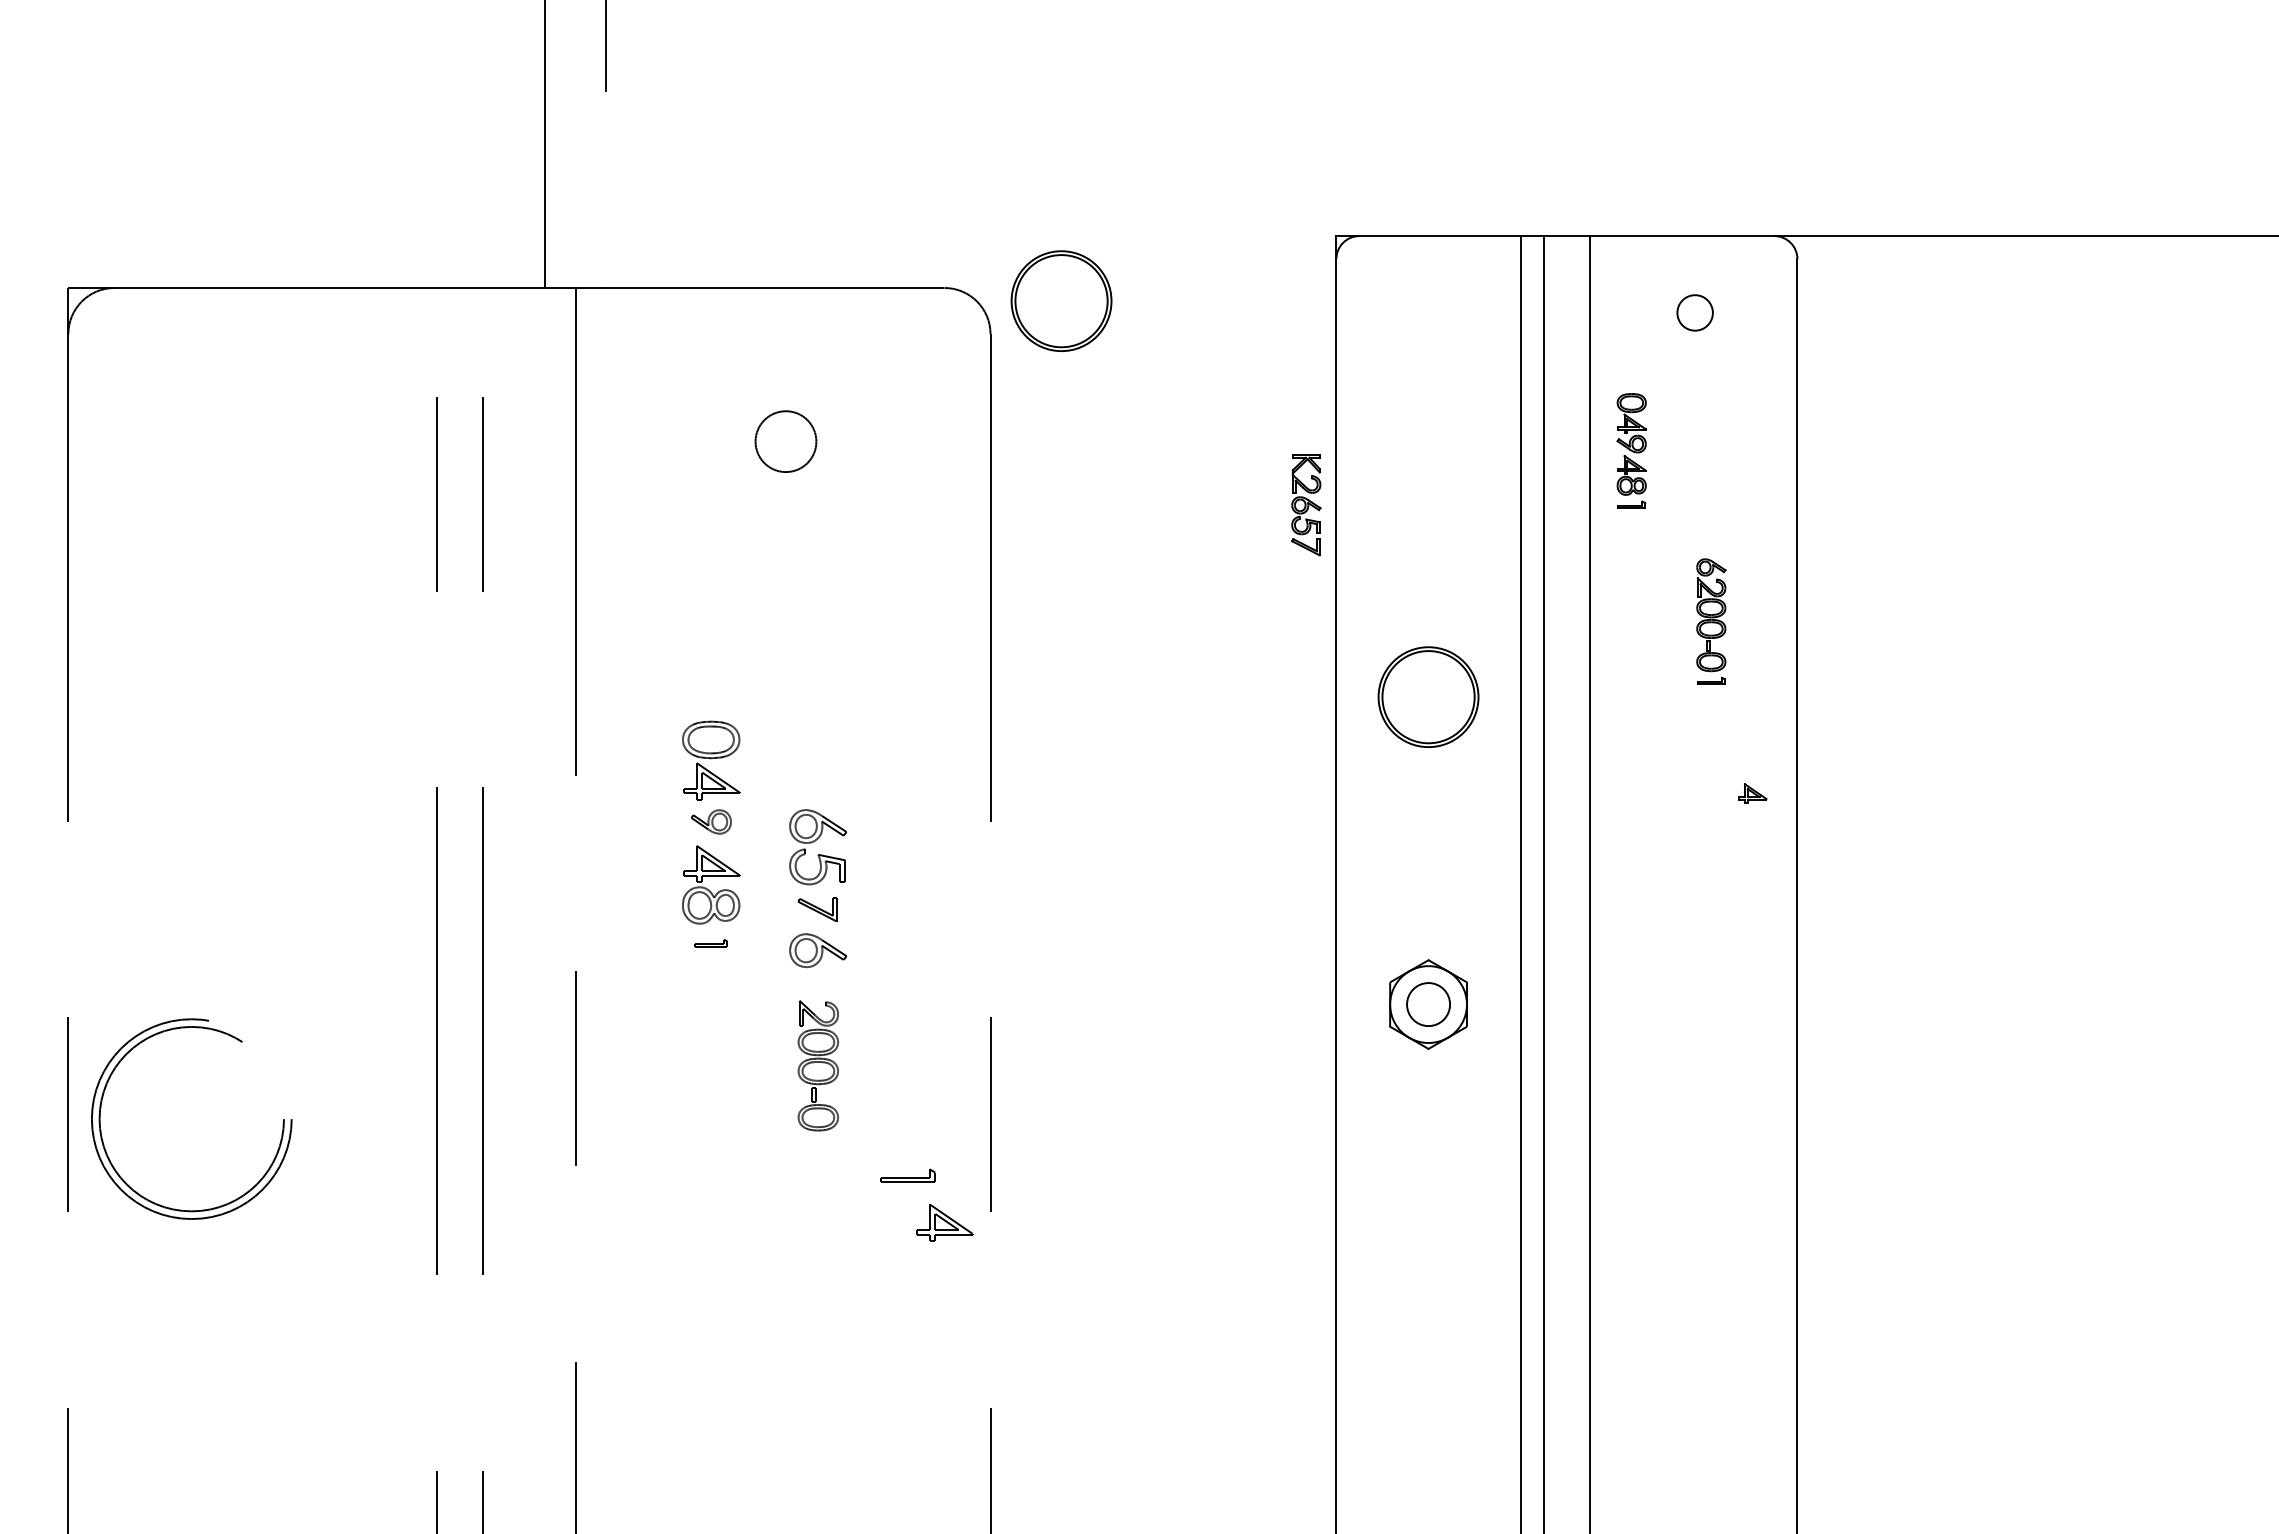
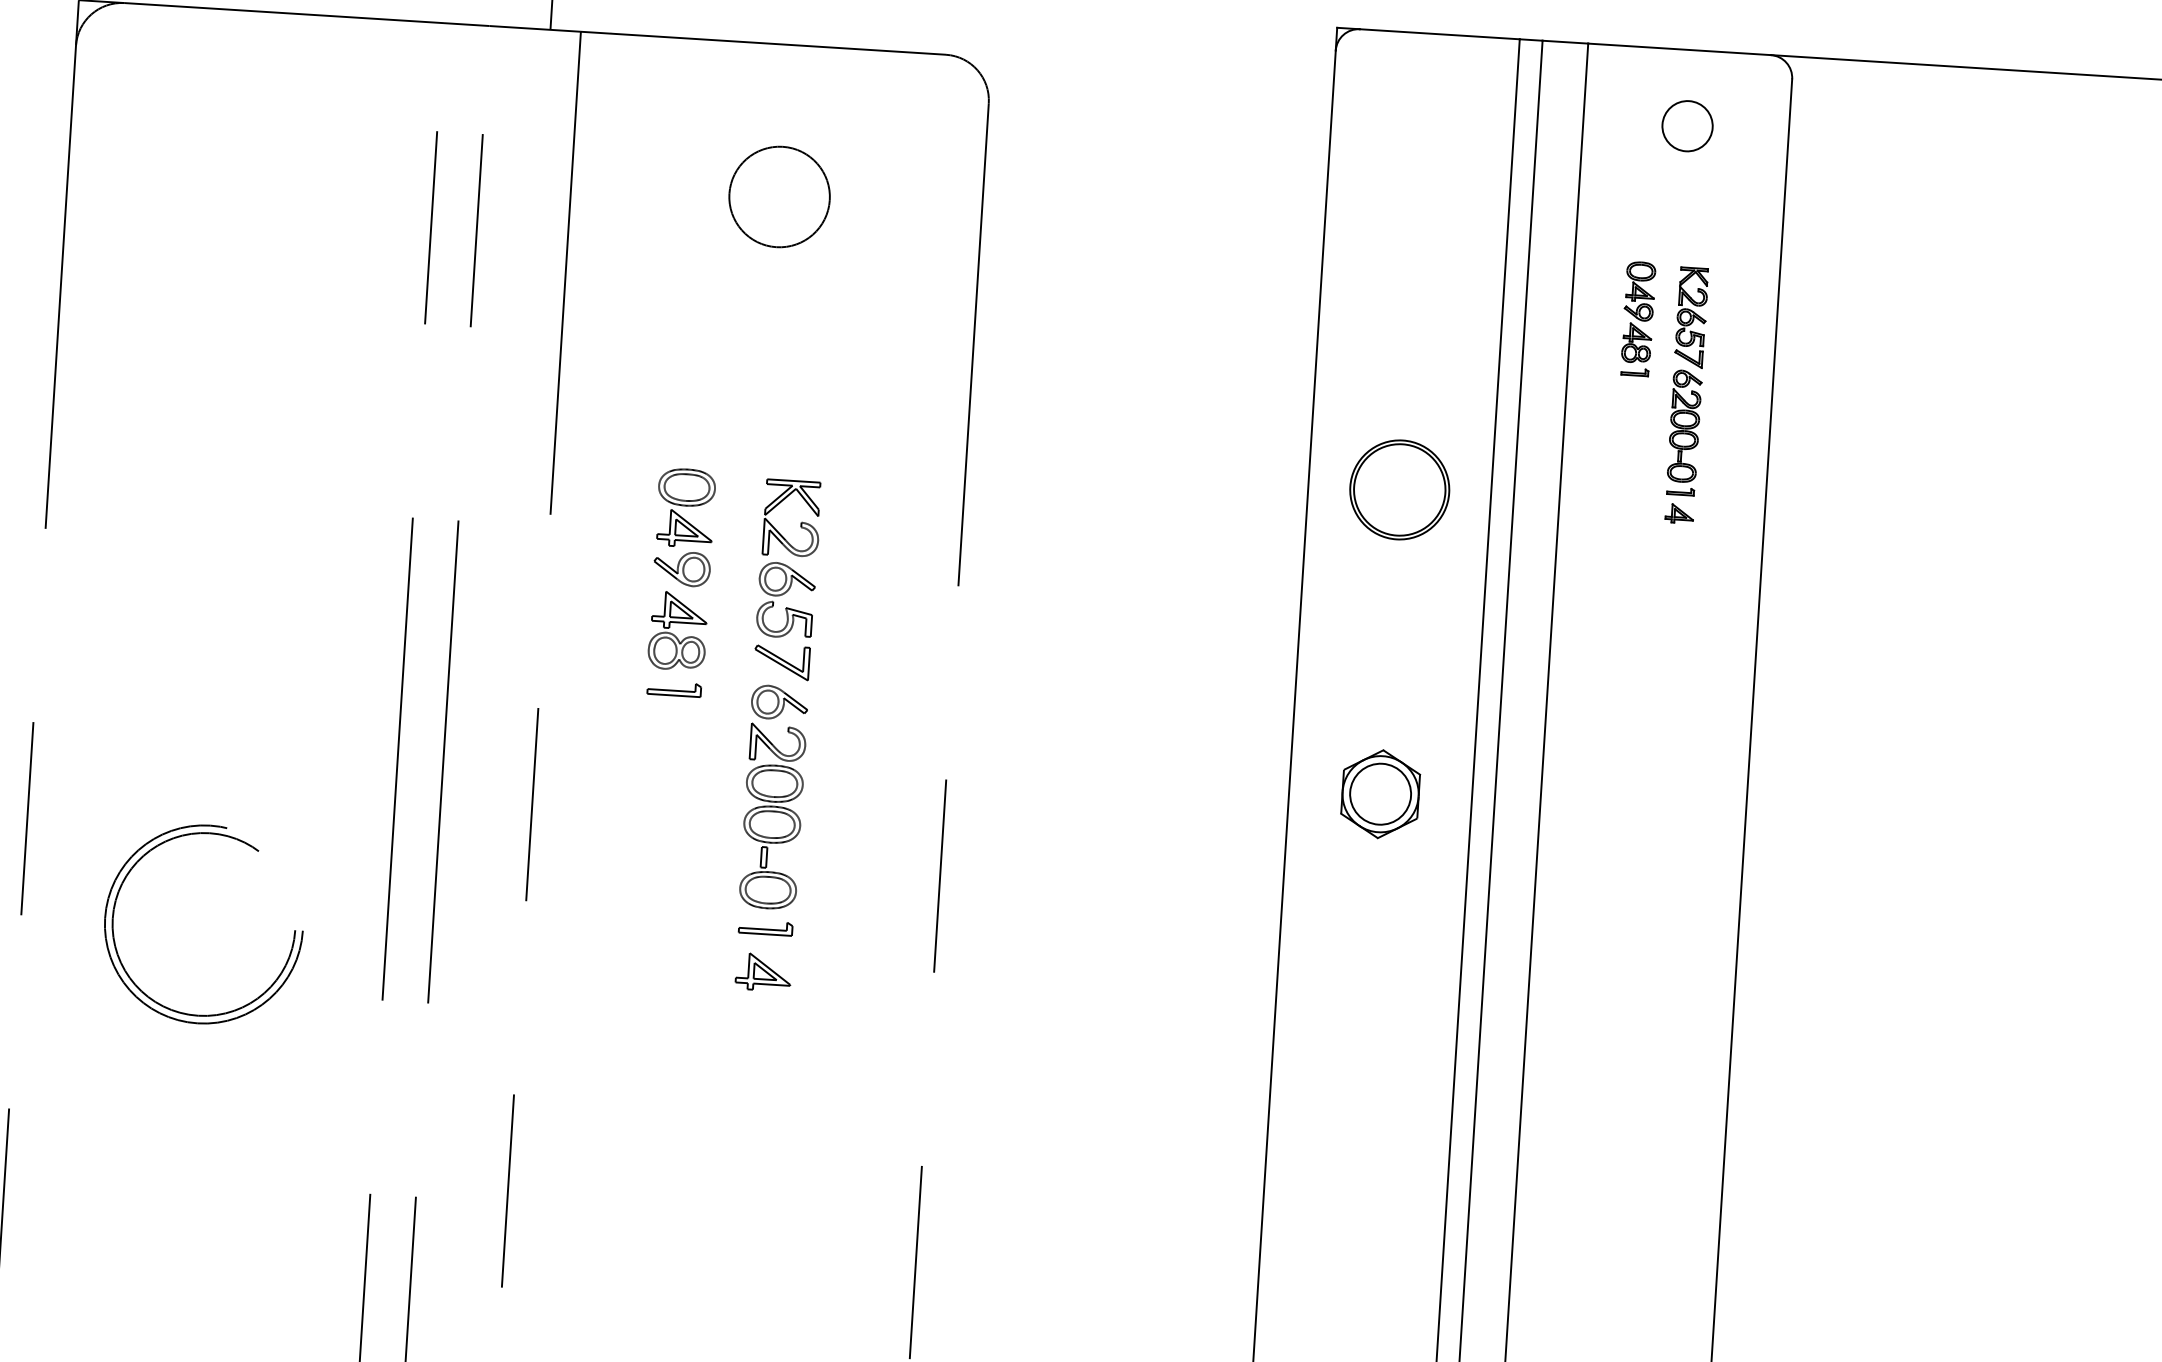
part: (1061, 300) -> (1061, 74), removed
circle: (1694, 312) -> (1686, 125), size x1.43
circle: (785, 441) -> (779, 196), size x1.67
part: (1631, 450) -> (1638, 318), moved
part: (1306, 505) -> (1691, 317), moved
part: (828, 767) -> (801, 522), added
part: (1752, 793) -> (1679, 513), moved
part: (711, 821) -> (682, 568), size x1.43
part: (817, 909) -> (781, 662), size x1.43
part: (710, 943) -> (673, 689), size x1.67
circle: (1428, 1004) -> (1380, 794), size x1.43
part: (177, 1029) -> (195, 834), moved
part: (818, 1065) -> (772, 816), size x1.43
part: (907, 1175) -> (764, 927), moved
part: (944, 1222) -> (763, 971), moved

